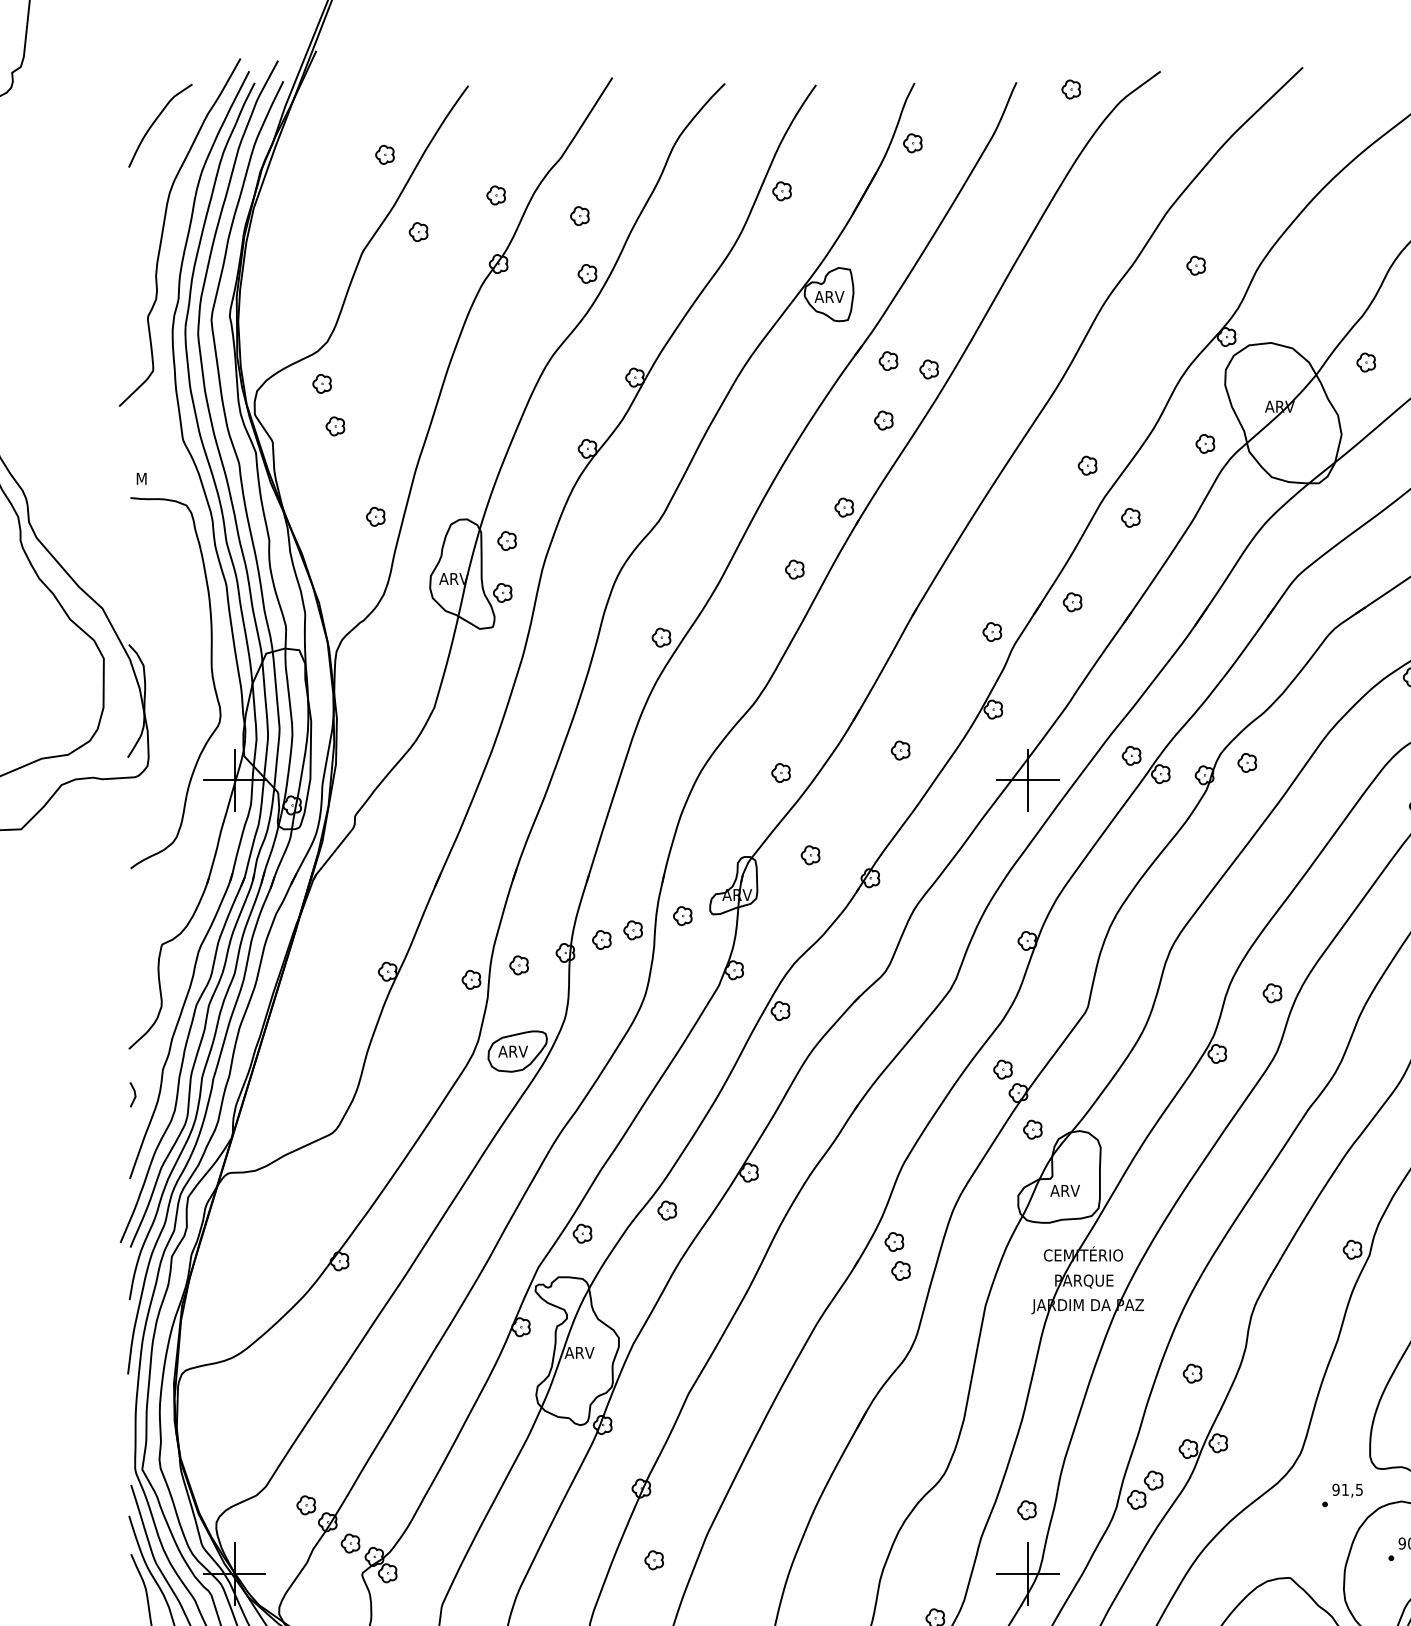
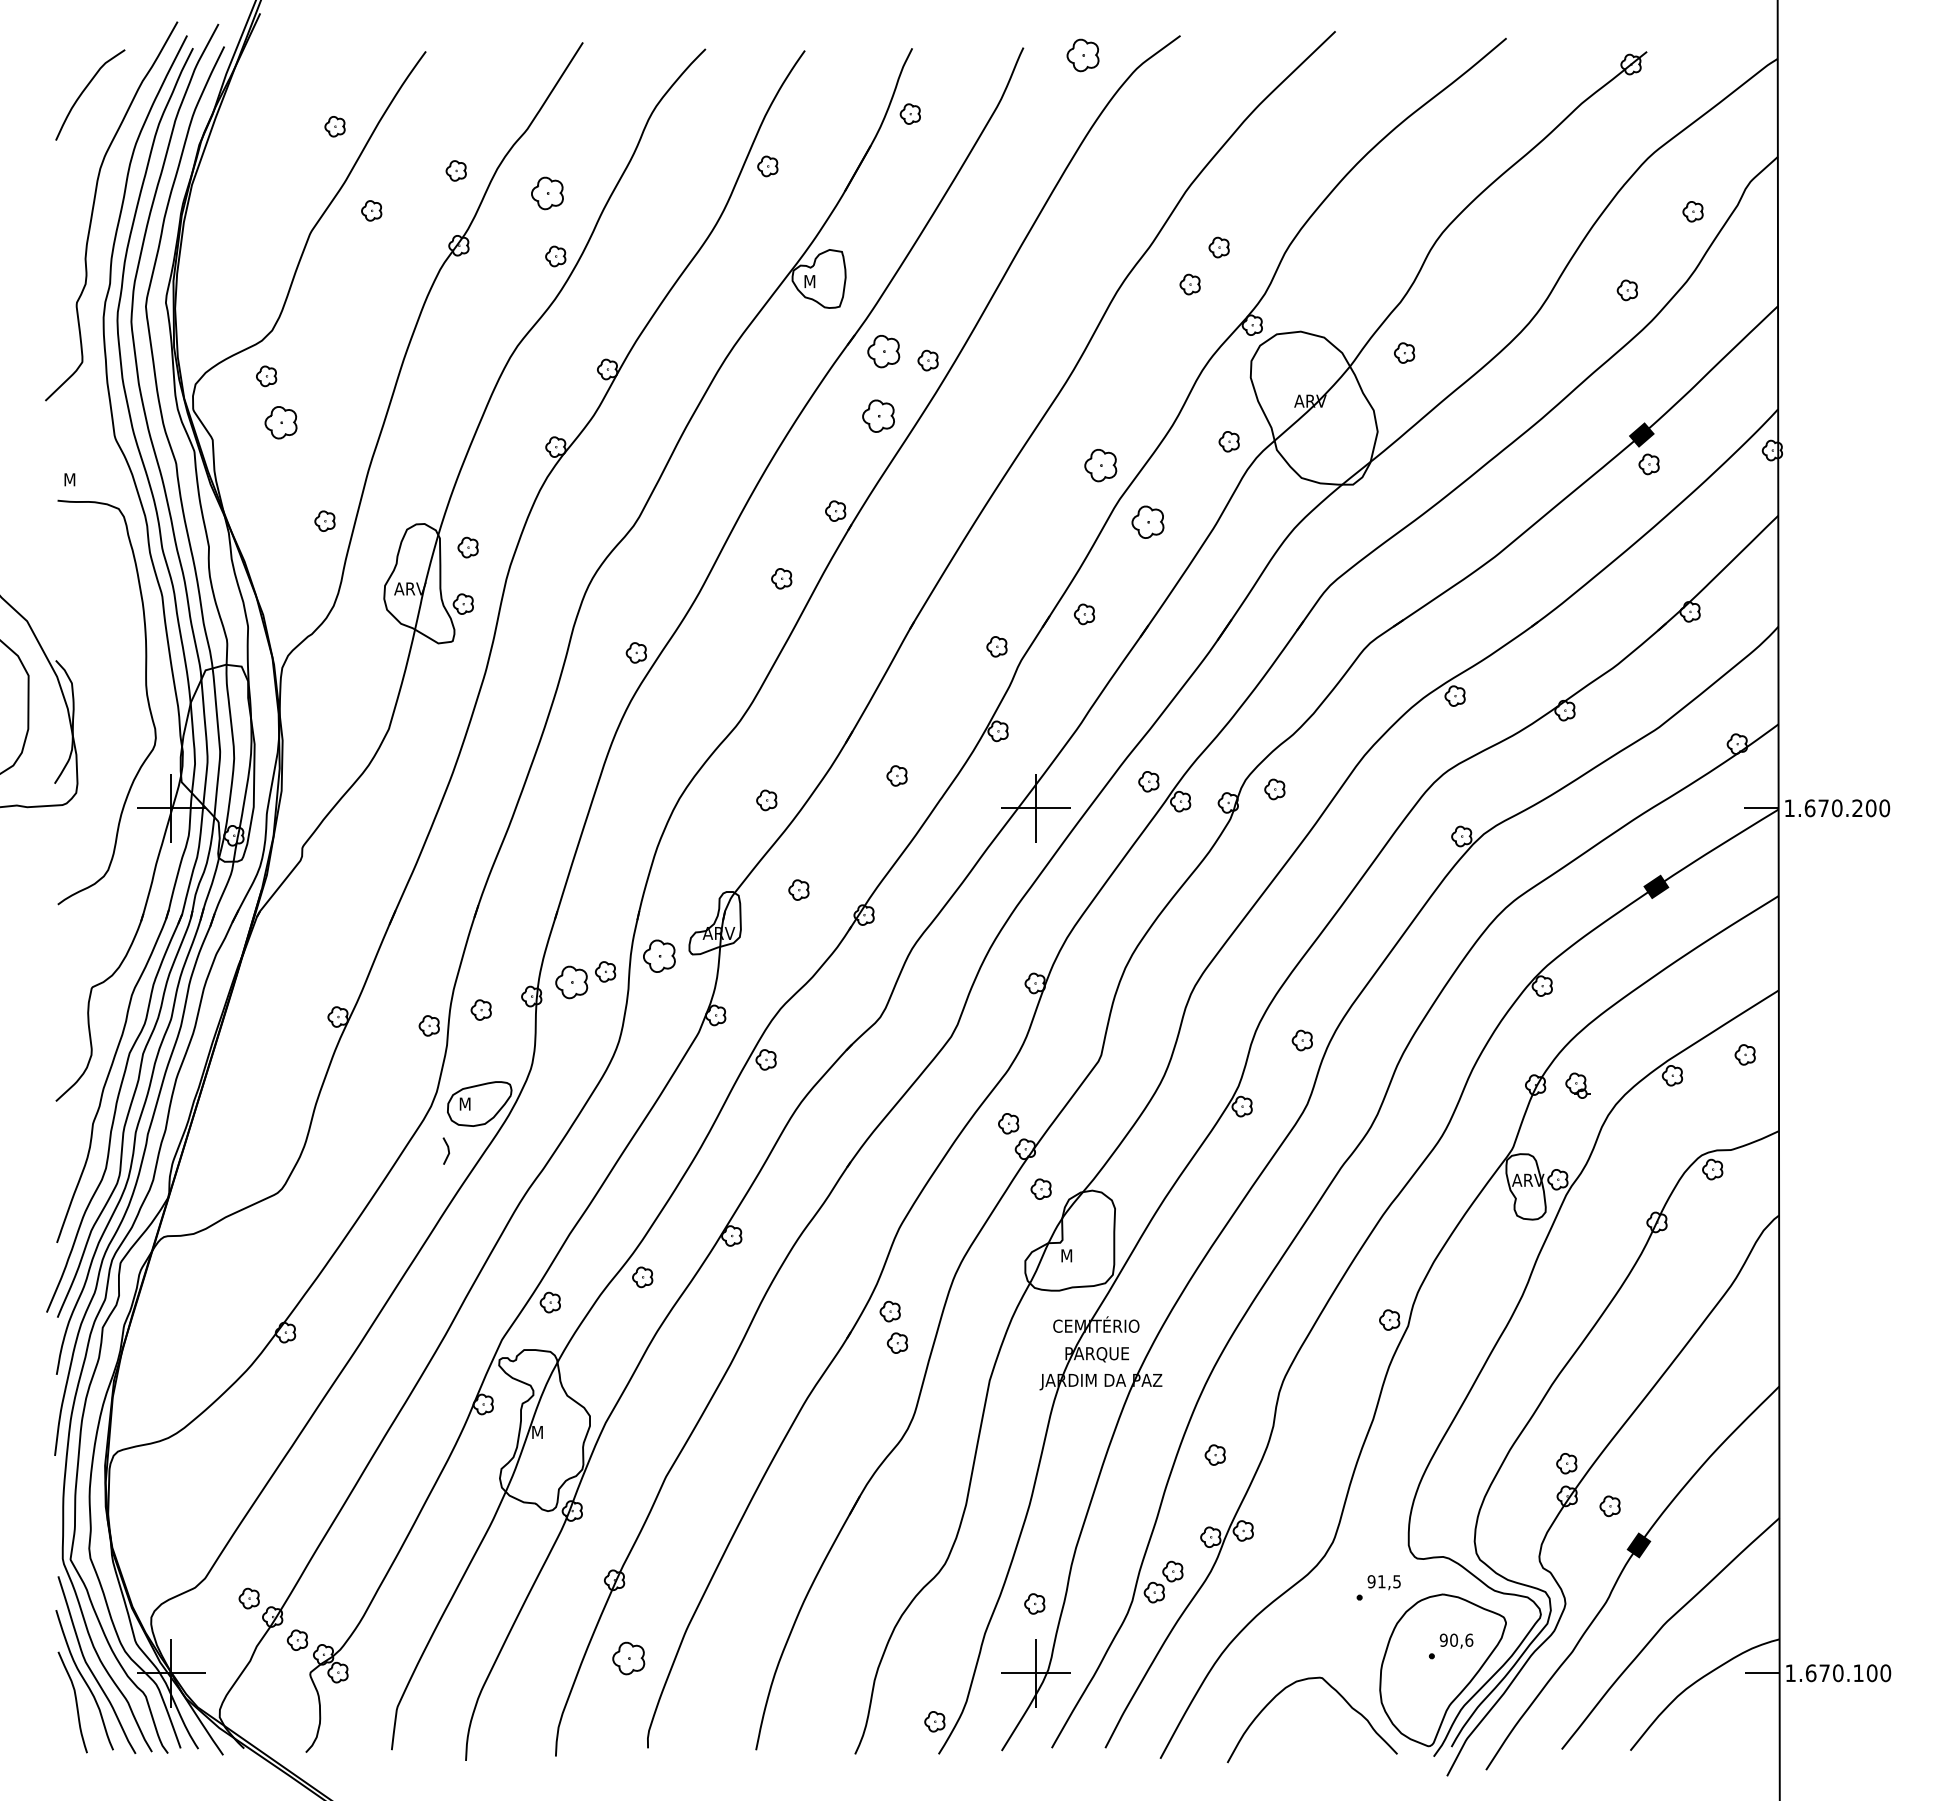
part: (1070, 89) -> (1082, 55), size x1.6
part: (579, 216) -> (547, 193), size x1.6
text: (829, 296) -> (819, 281), ARV -> M
part: (1168, 299) -> (1189, 284), added
part: (888, 361) -> (883, 351), size x1.6
part: (883, 420) -> (878, 416), size x1.6
part: (334, 426) -> (280, 422), size x1.6
part: (1087, 465) -> (1100, 465), size x1.6
part: (1130, 518) -> (1147, 522), size x1.6
part: (682, 916) -> (659, 956), size x1.6
part: (601, 940) -> (570, 982), size x1.6
text: (512, 1051) -> (474, 1103), ARV -> M
line: (134, 1094) -> (447, 1150), moved
text: (1065, 1190) -> (1076, 1255), ARV -> M
text: (579, 1352) -> (547, 1432), ARV -> M
part: (653, 1560) -> (627, 1658), size x1.6

